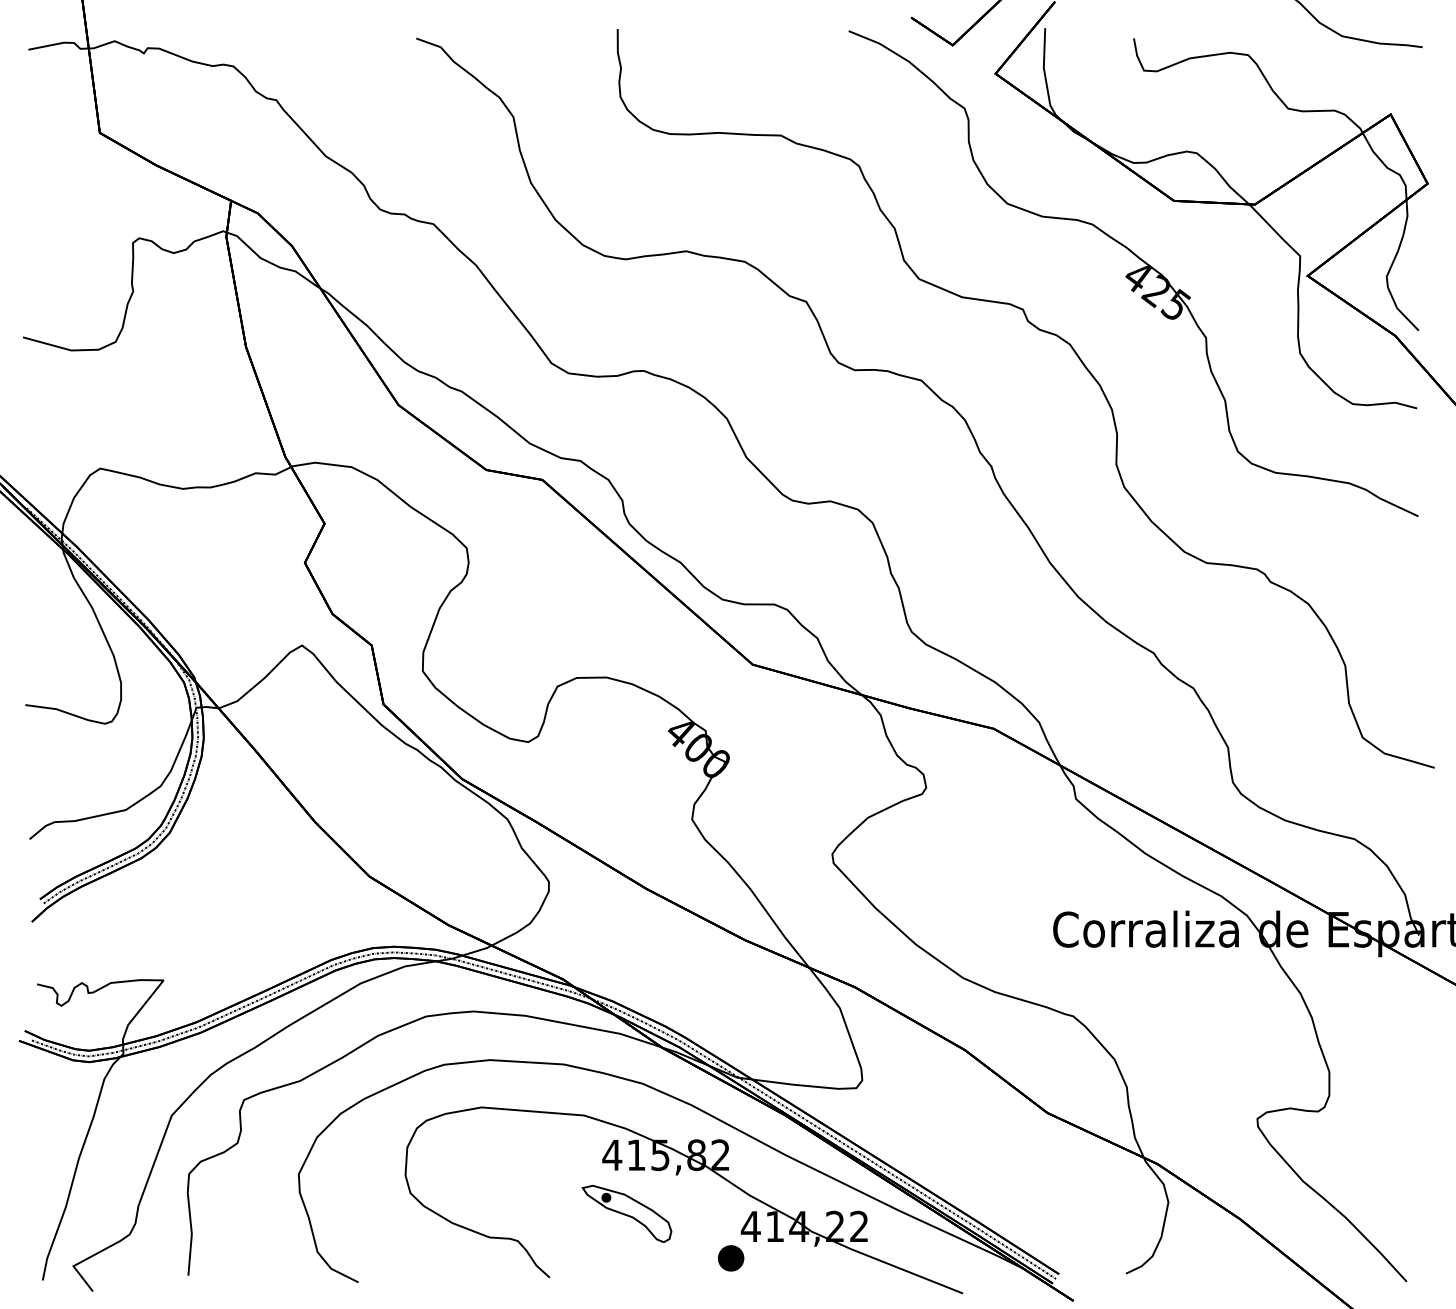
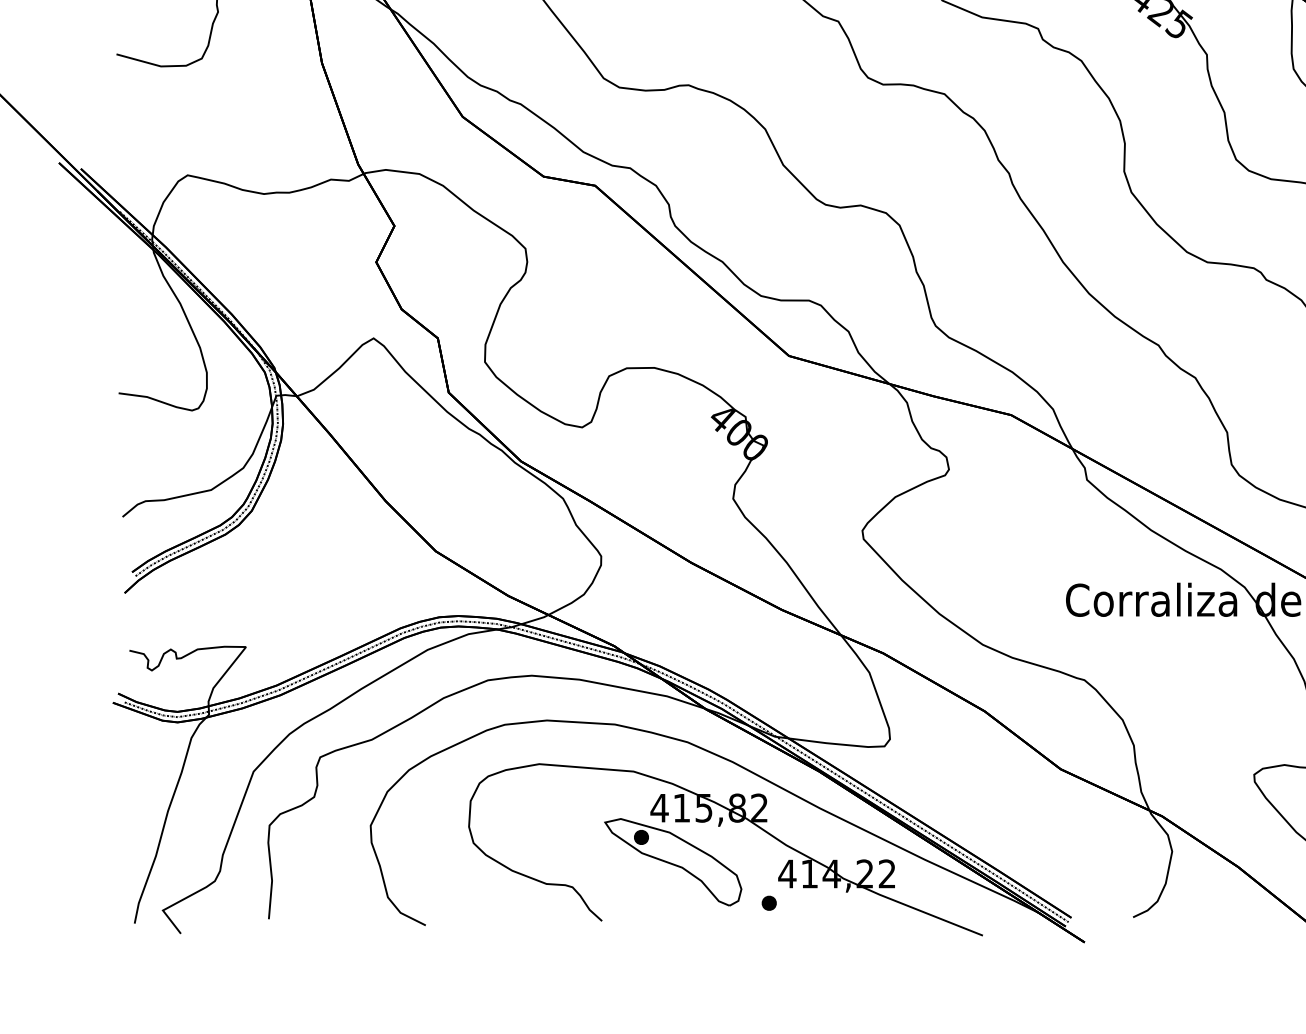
part: (626, 1213) -> (672, 861), size x1.67
part: (731, 1258) -> (769, 903), size x0.62

